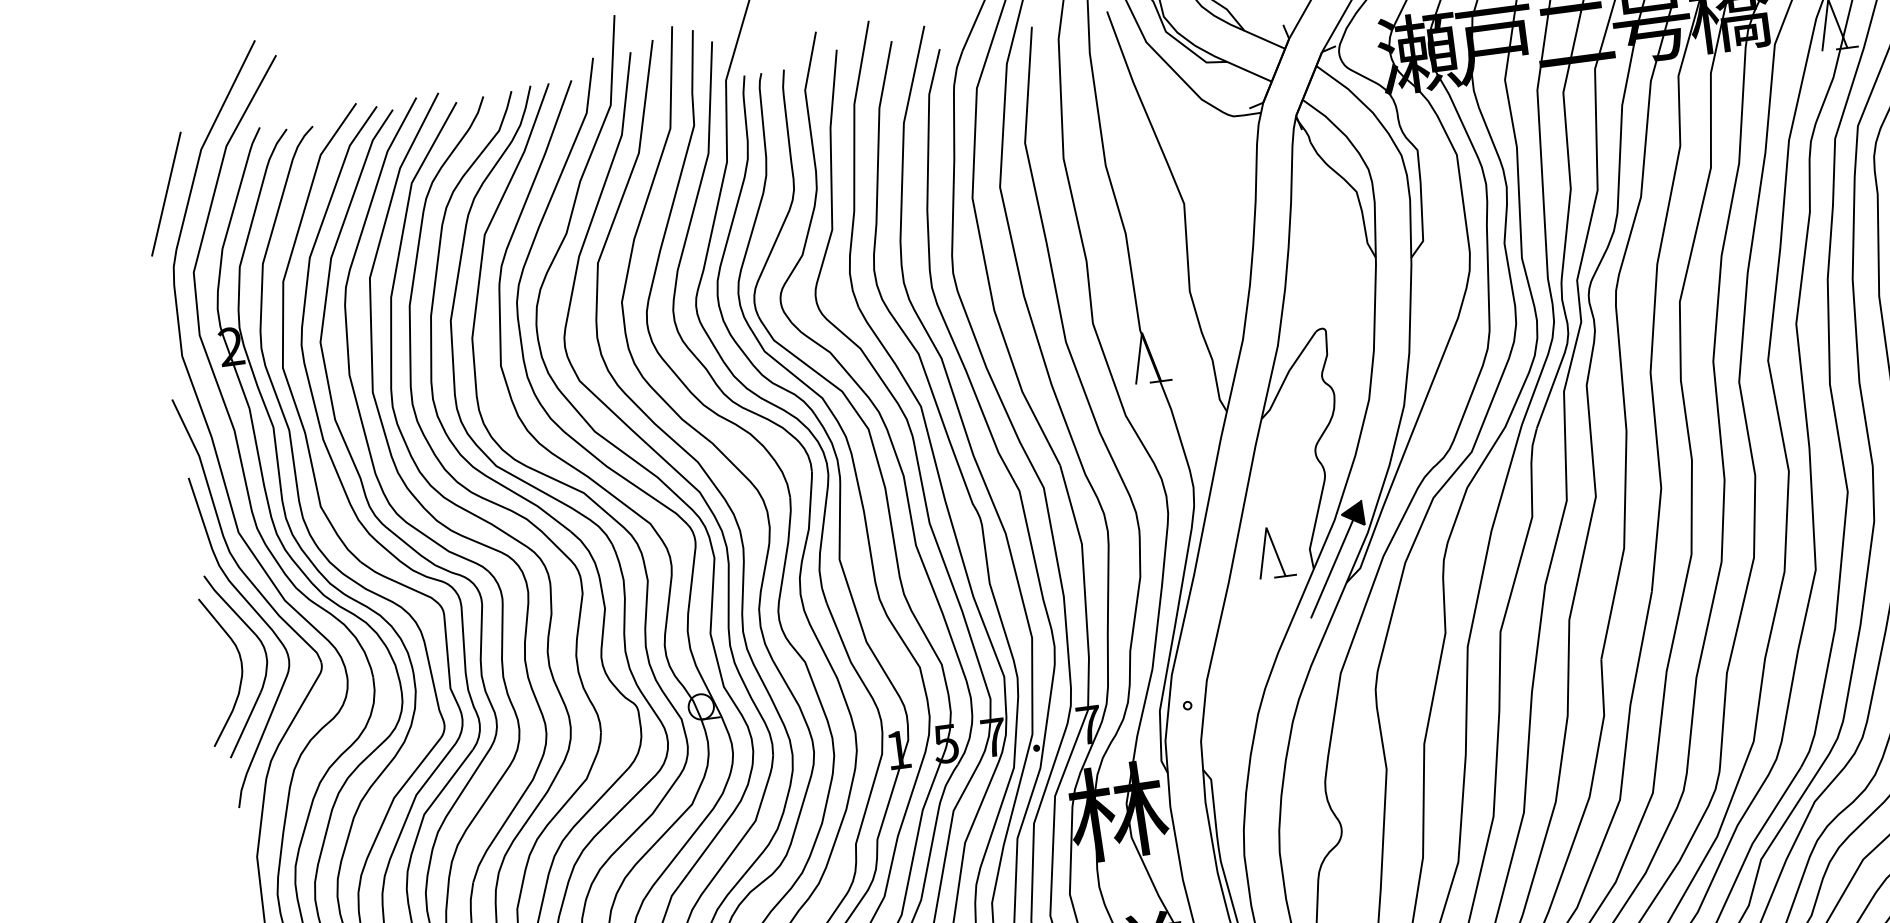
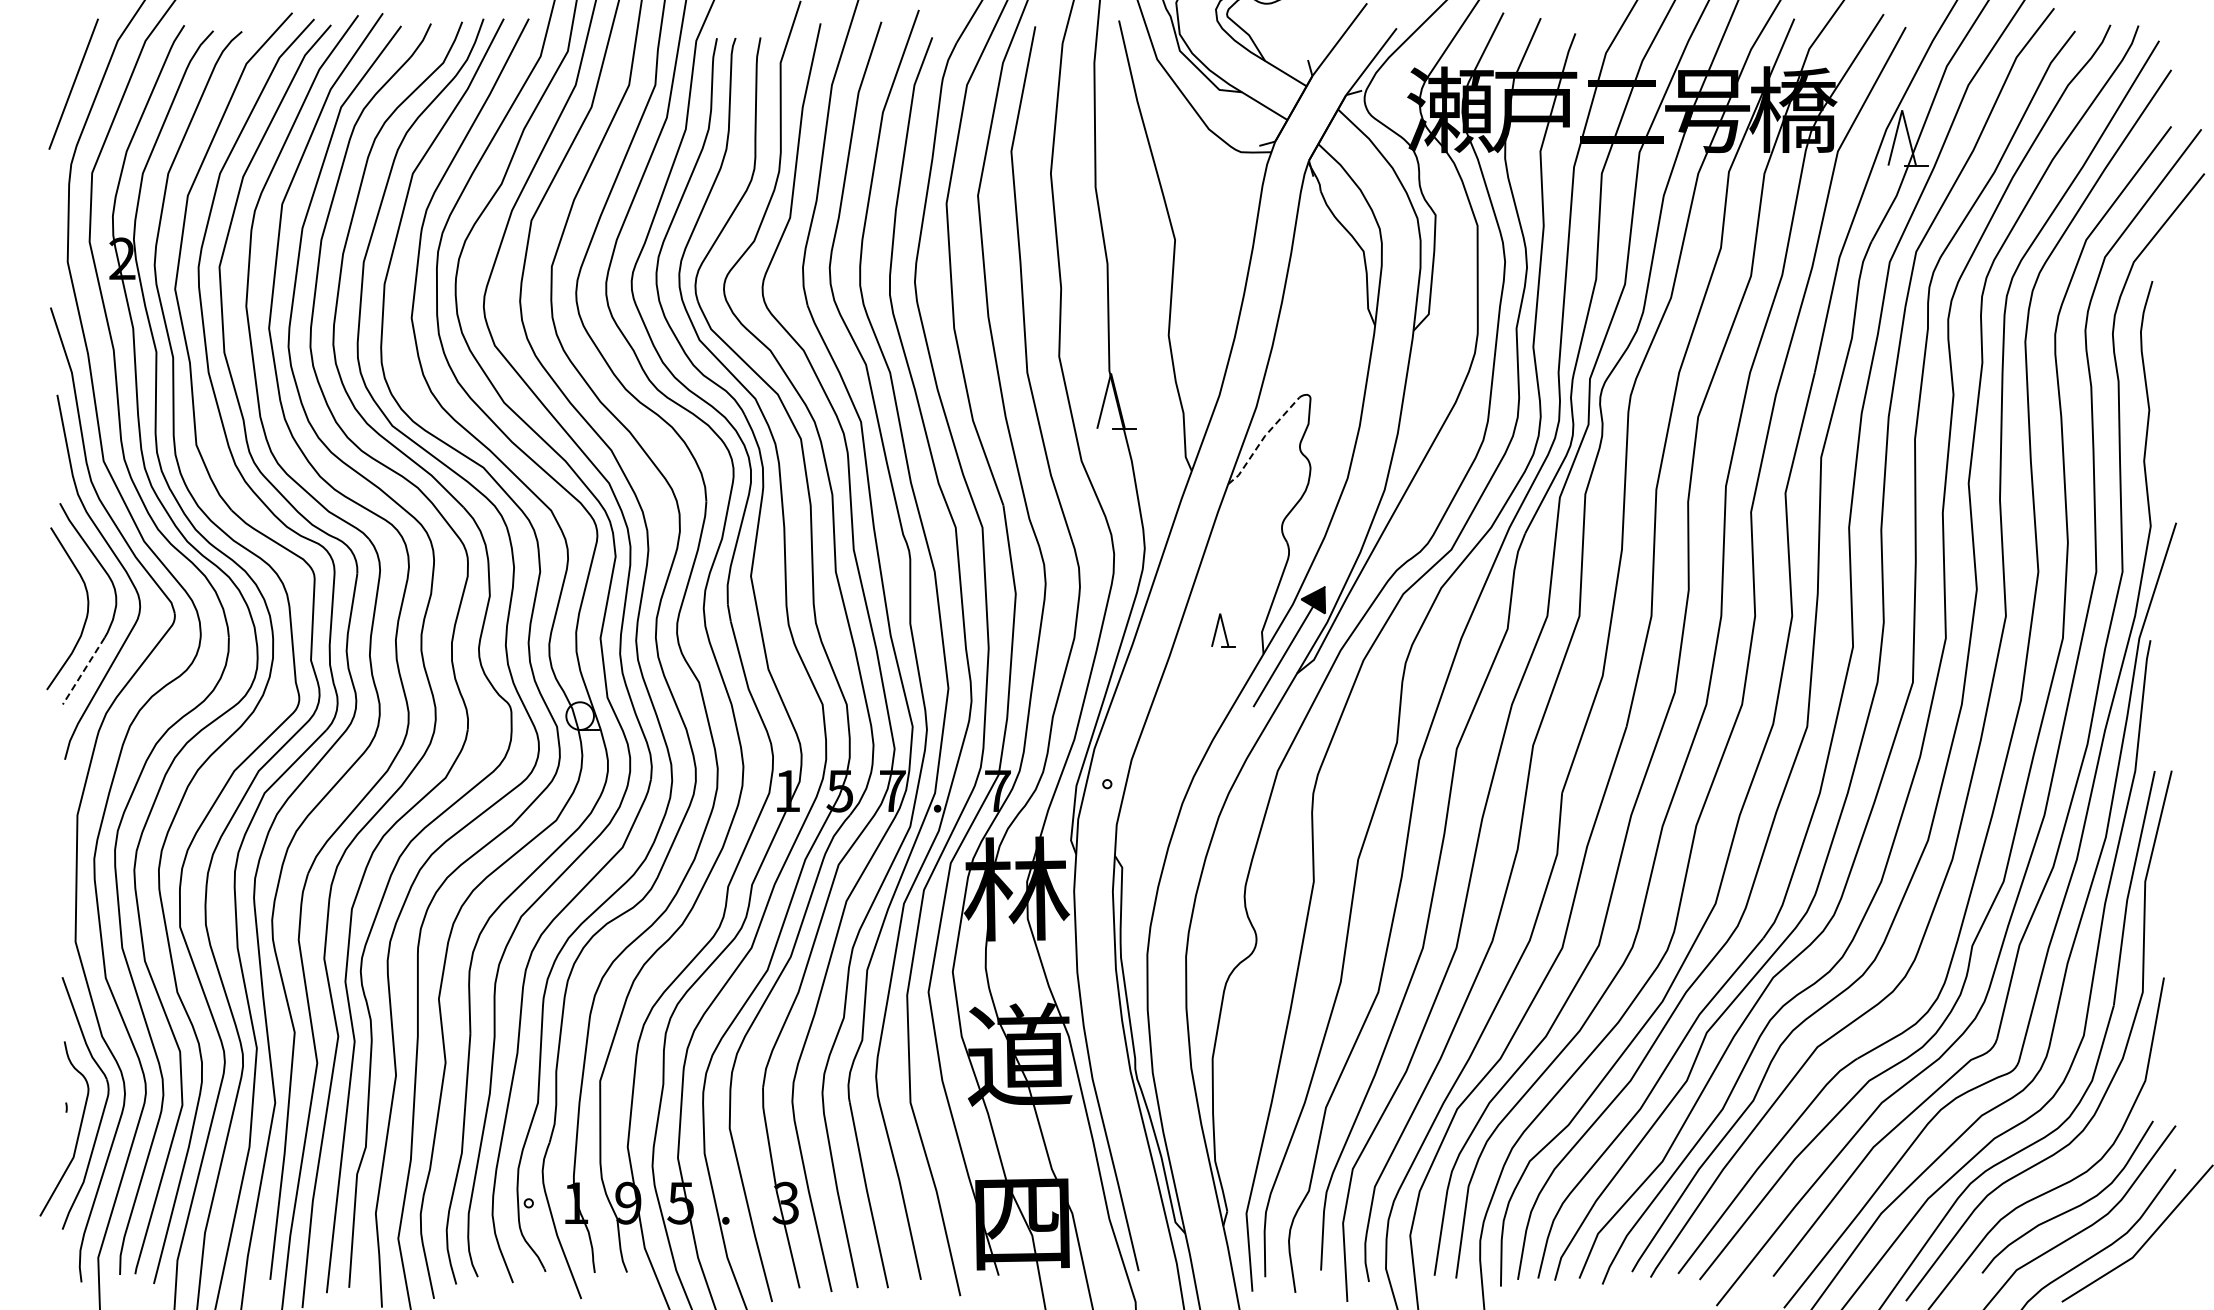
line: (1287, 375) -> (1262, 440), solid -> dashed
part: (1274, 552) -> (1223, 630), size x0.6
line: (245, 725) -> (83, 671), solid -> dashed

